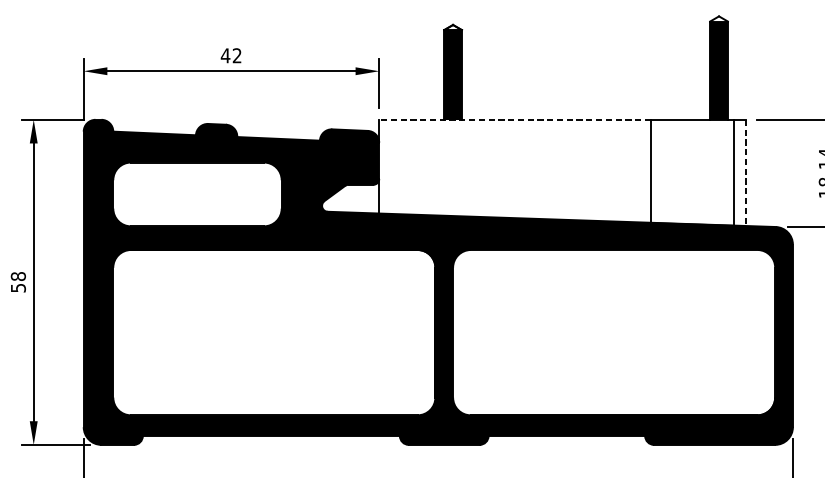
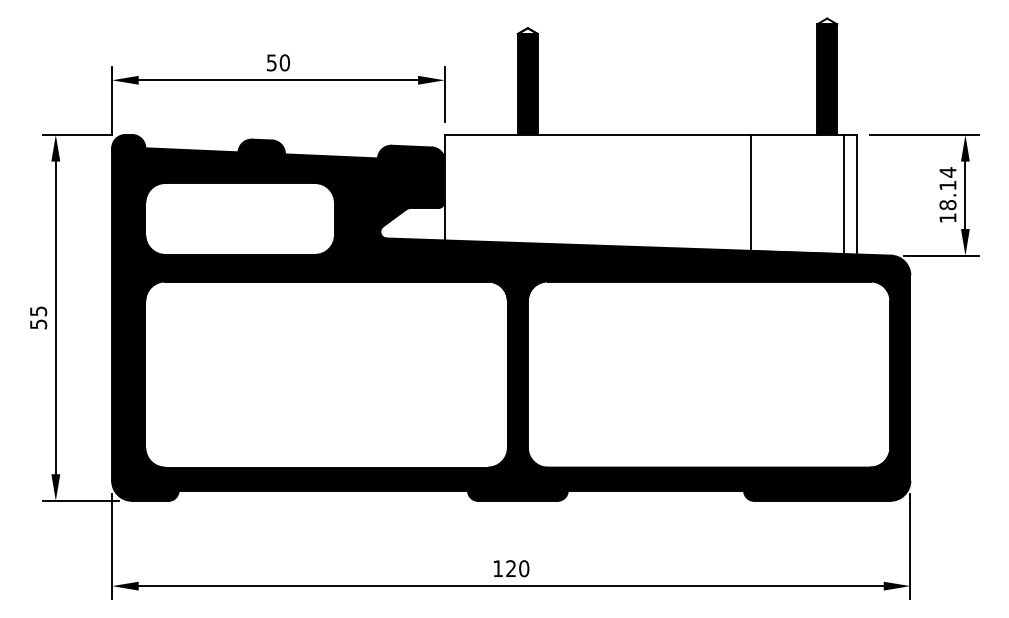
text: (230, 55) -> (277, 62), 42 -> 50
line: (514, 119) -> (597, 134), dashed -> solid
line: (745, 172) -> (857, 194), dashed -> solid
text: (18, 276) -> (38, 311), 58 -> 55

